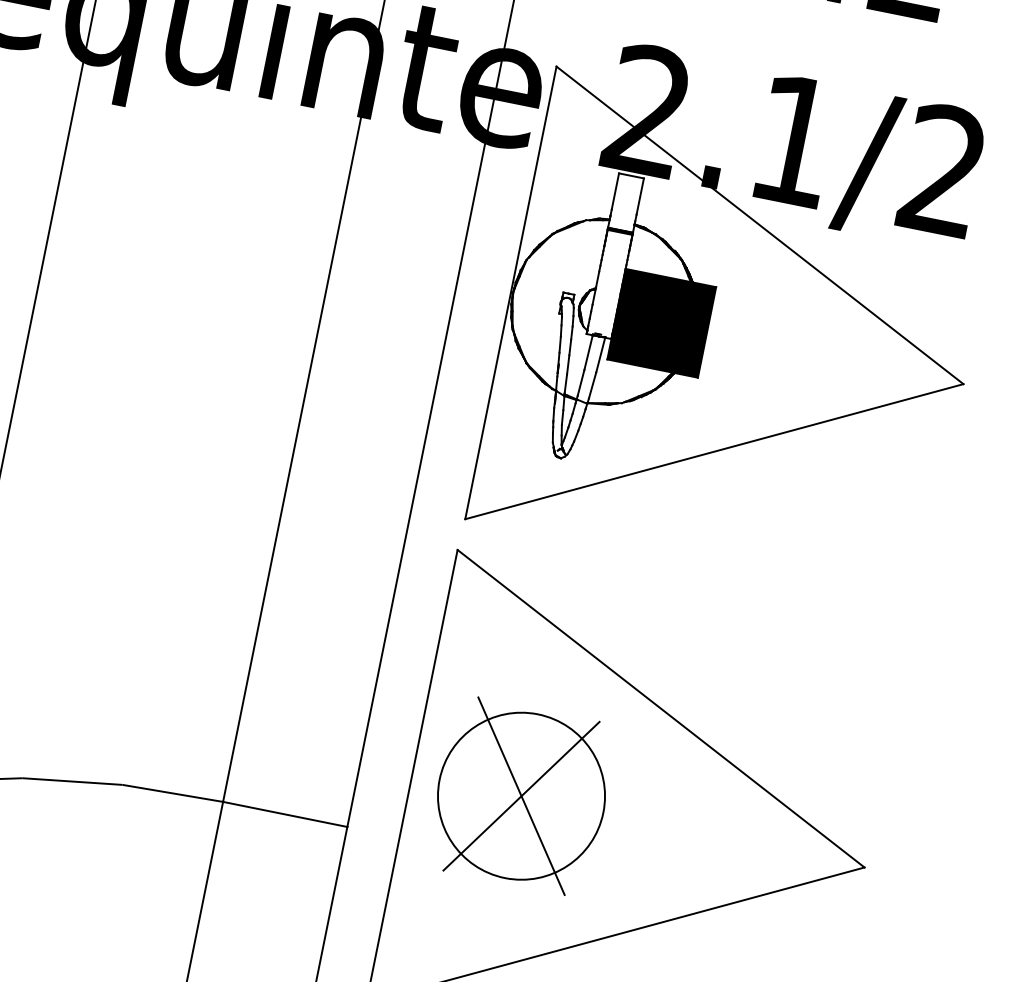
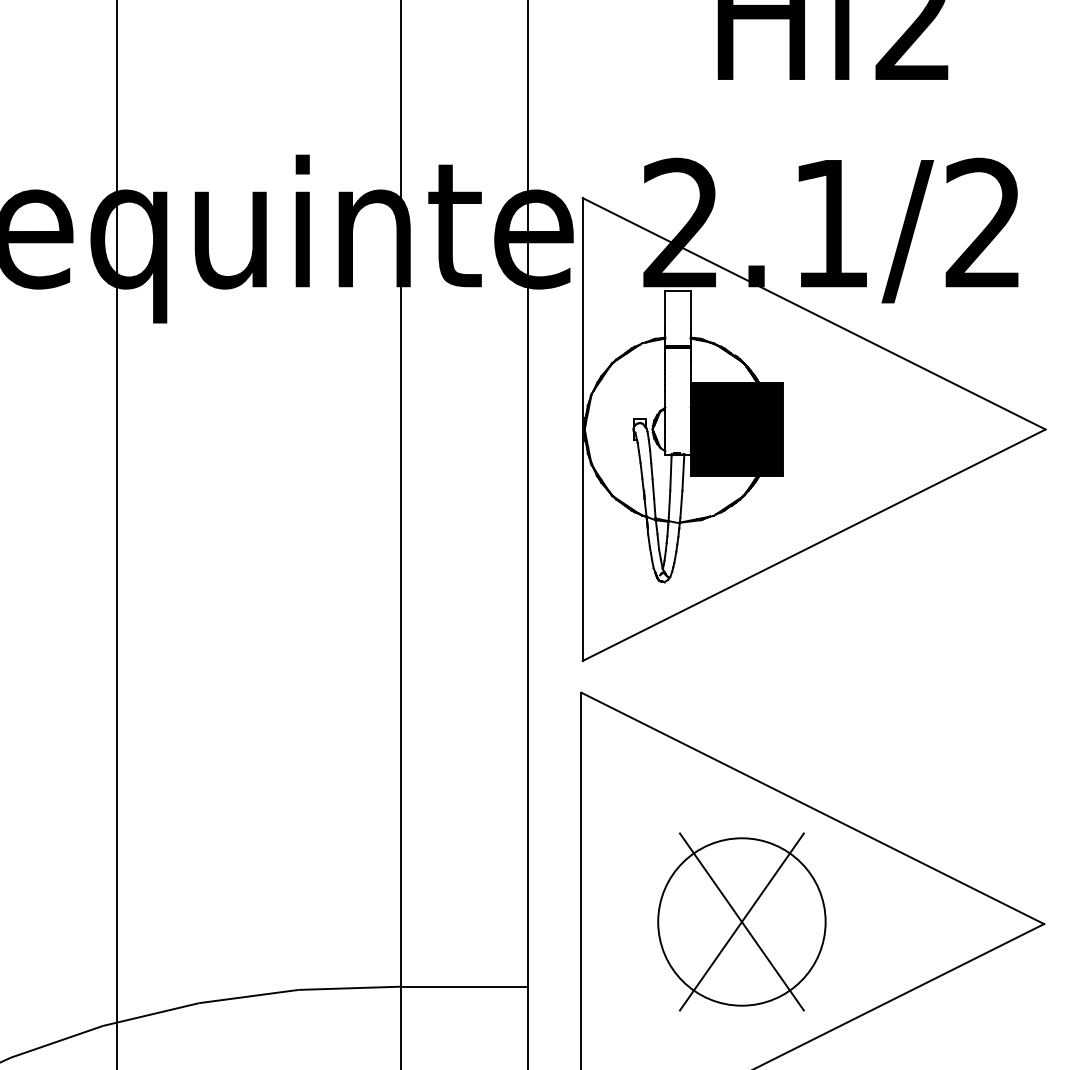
part: (521, 795) -> (741, 921), moved

